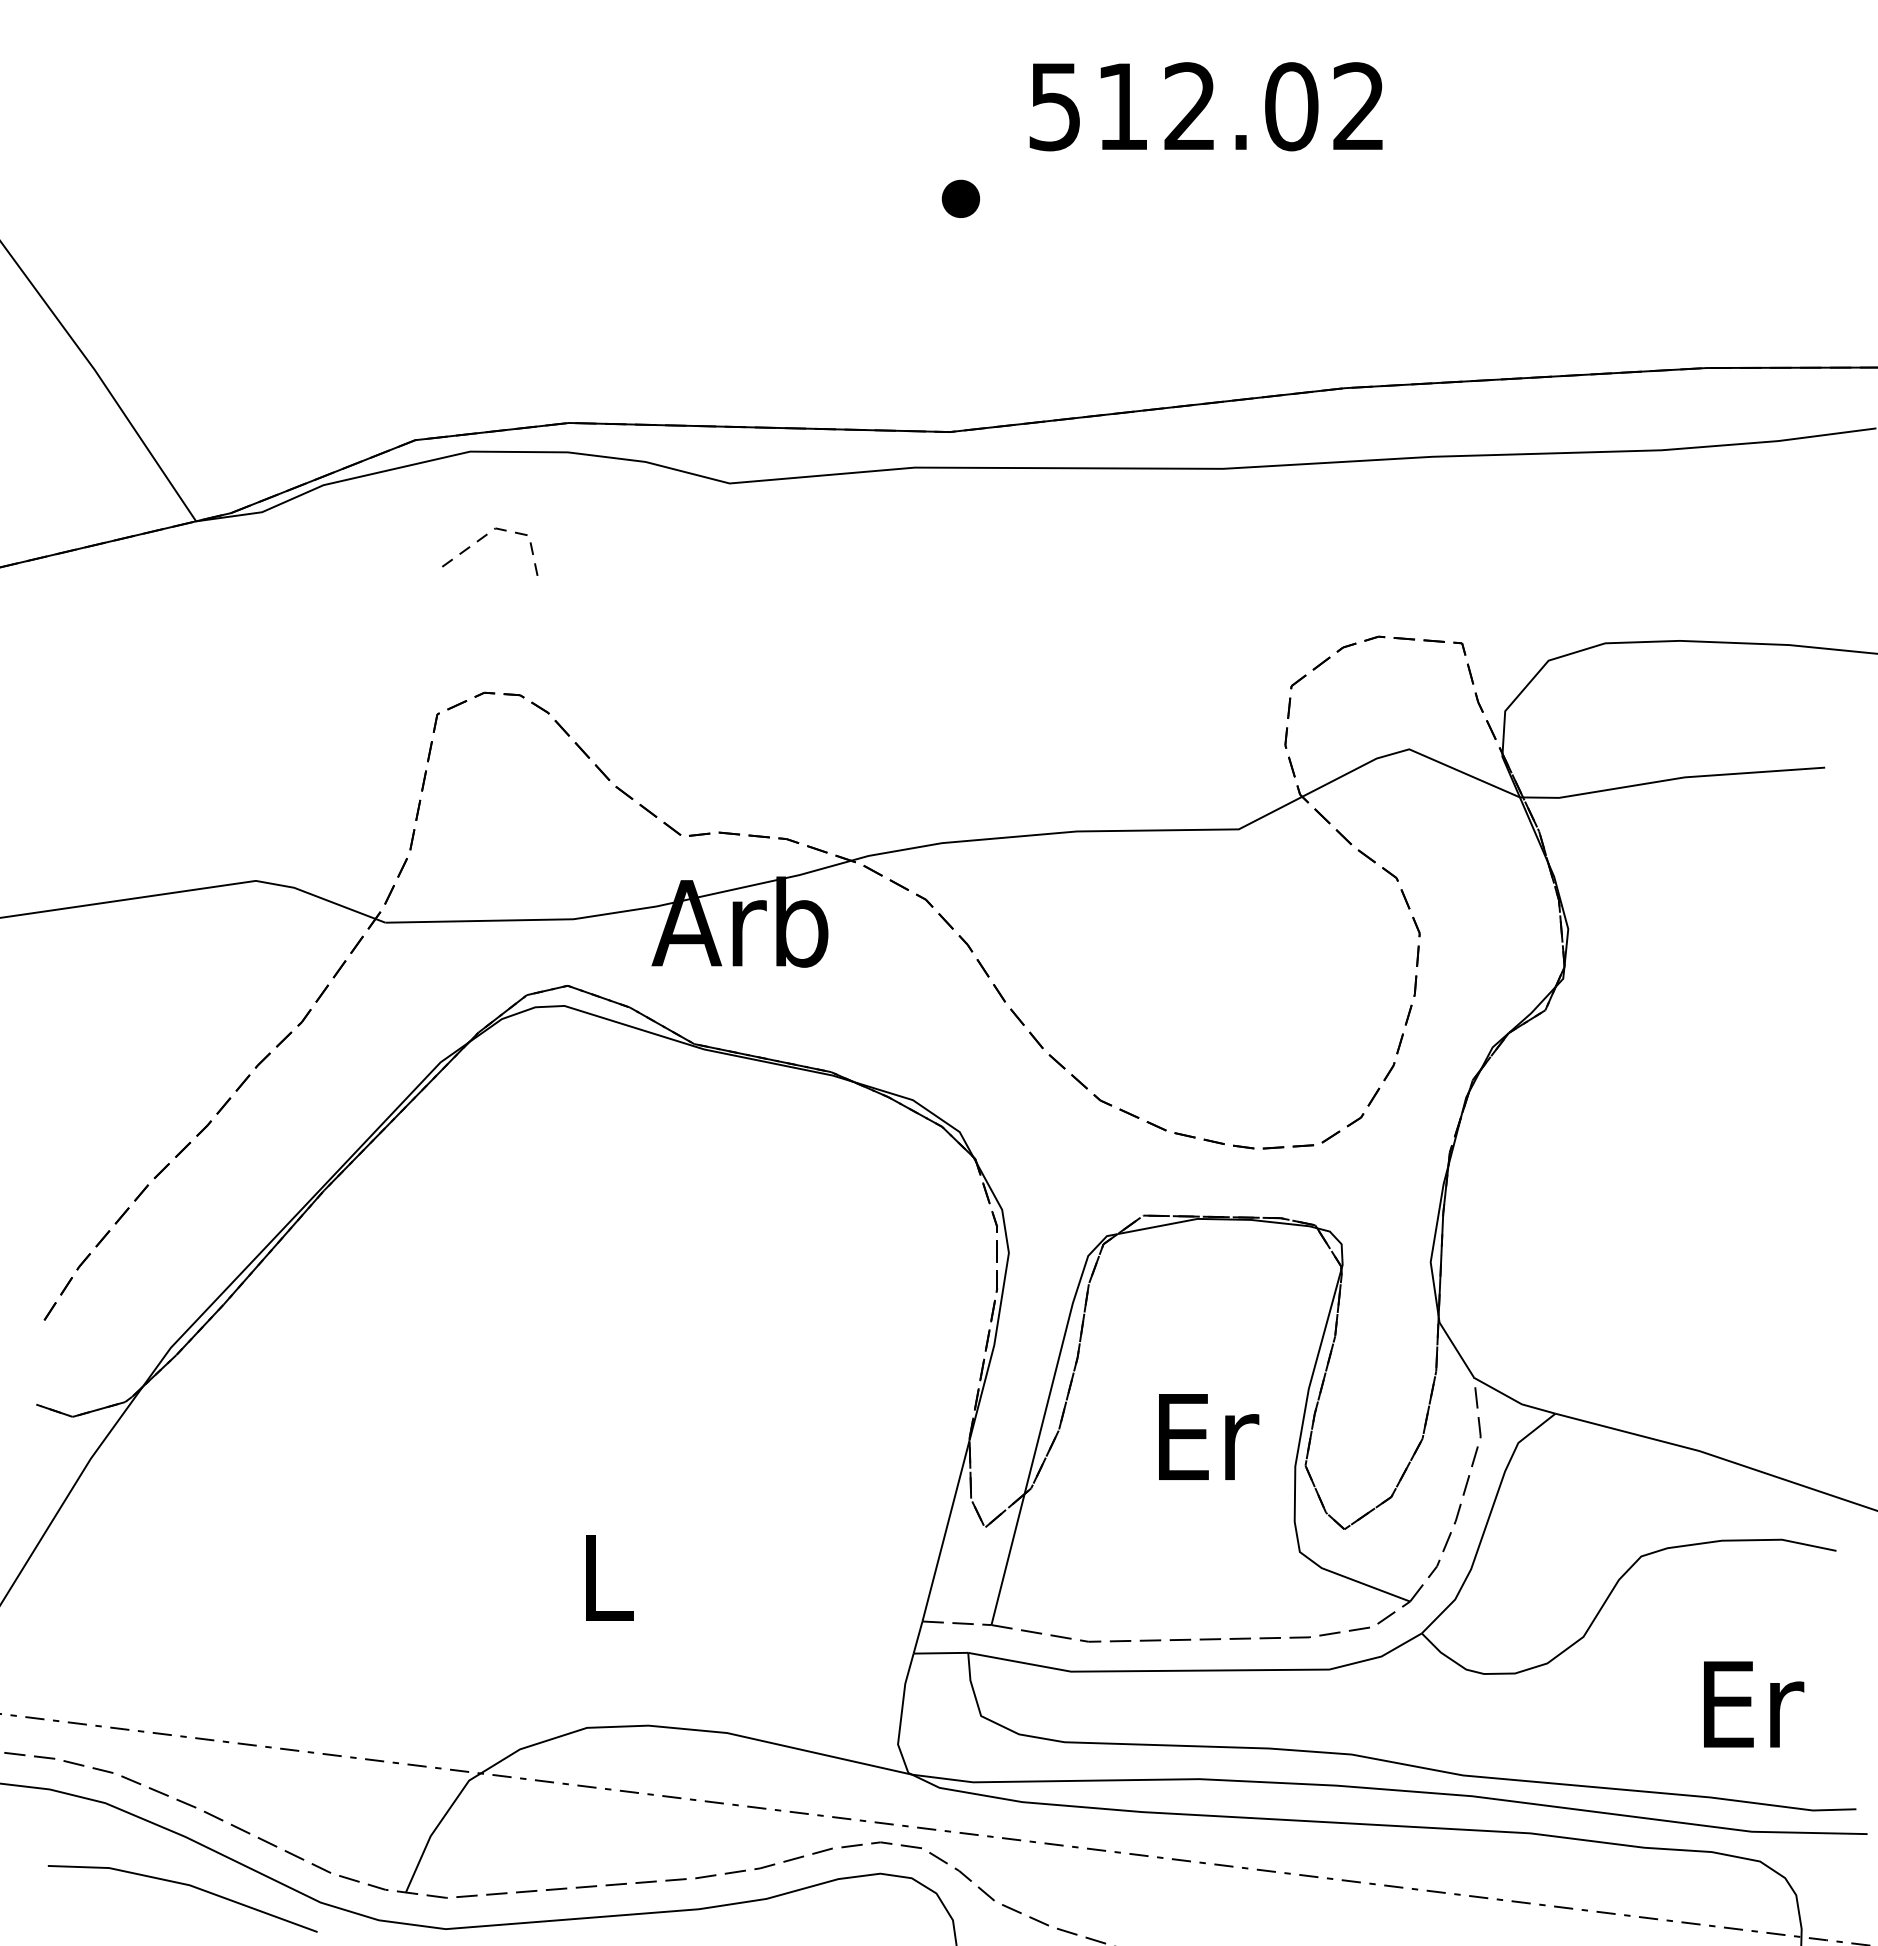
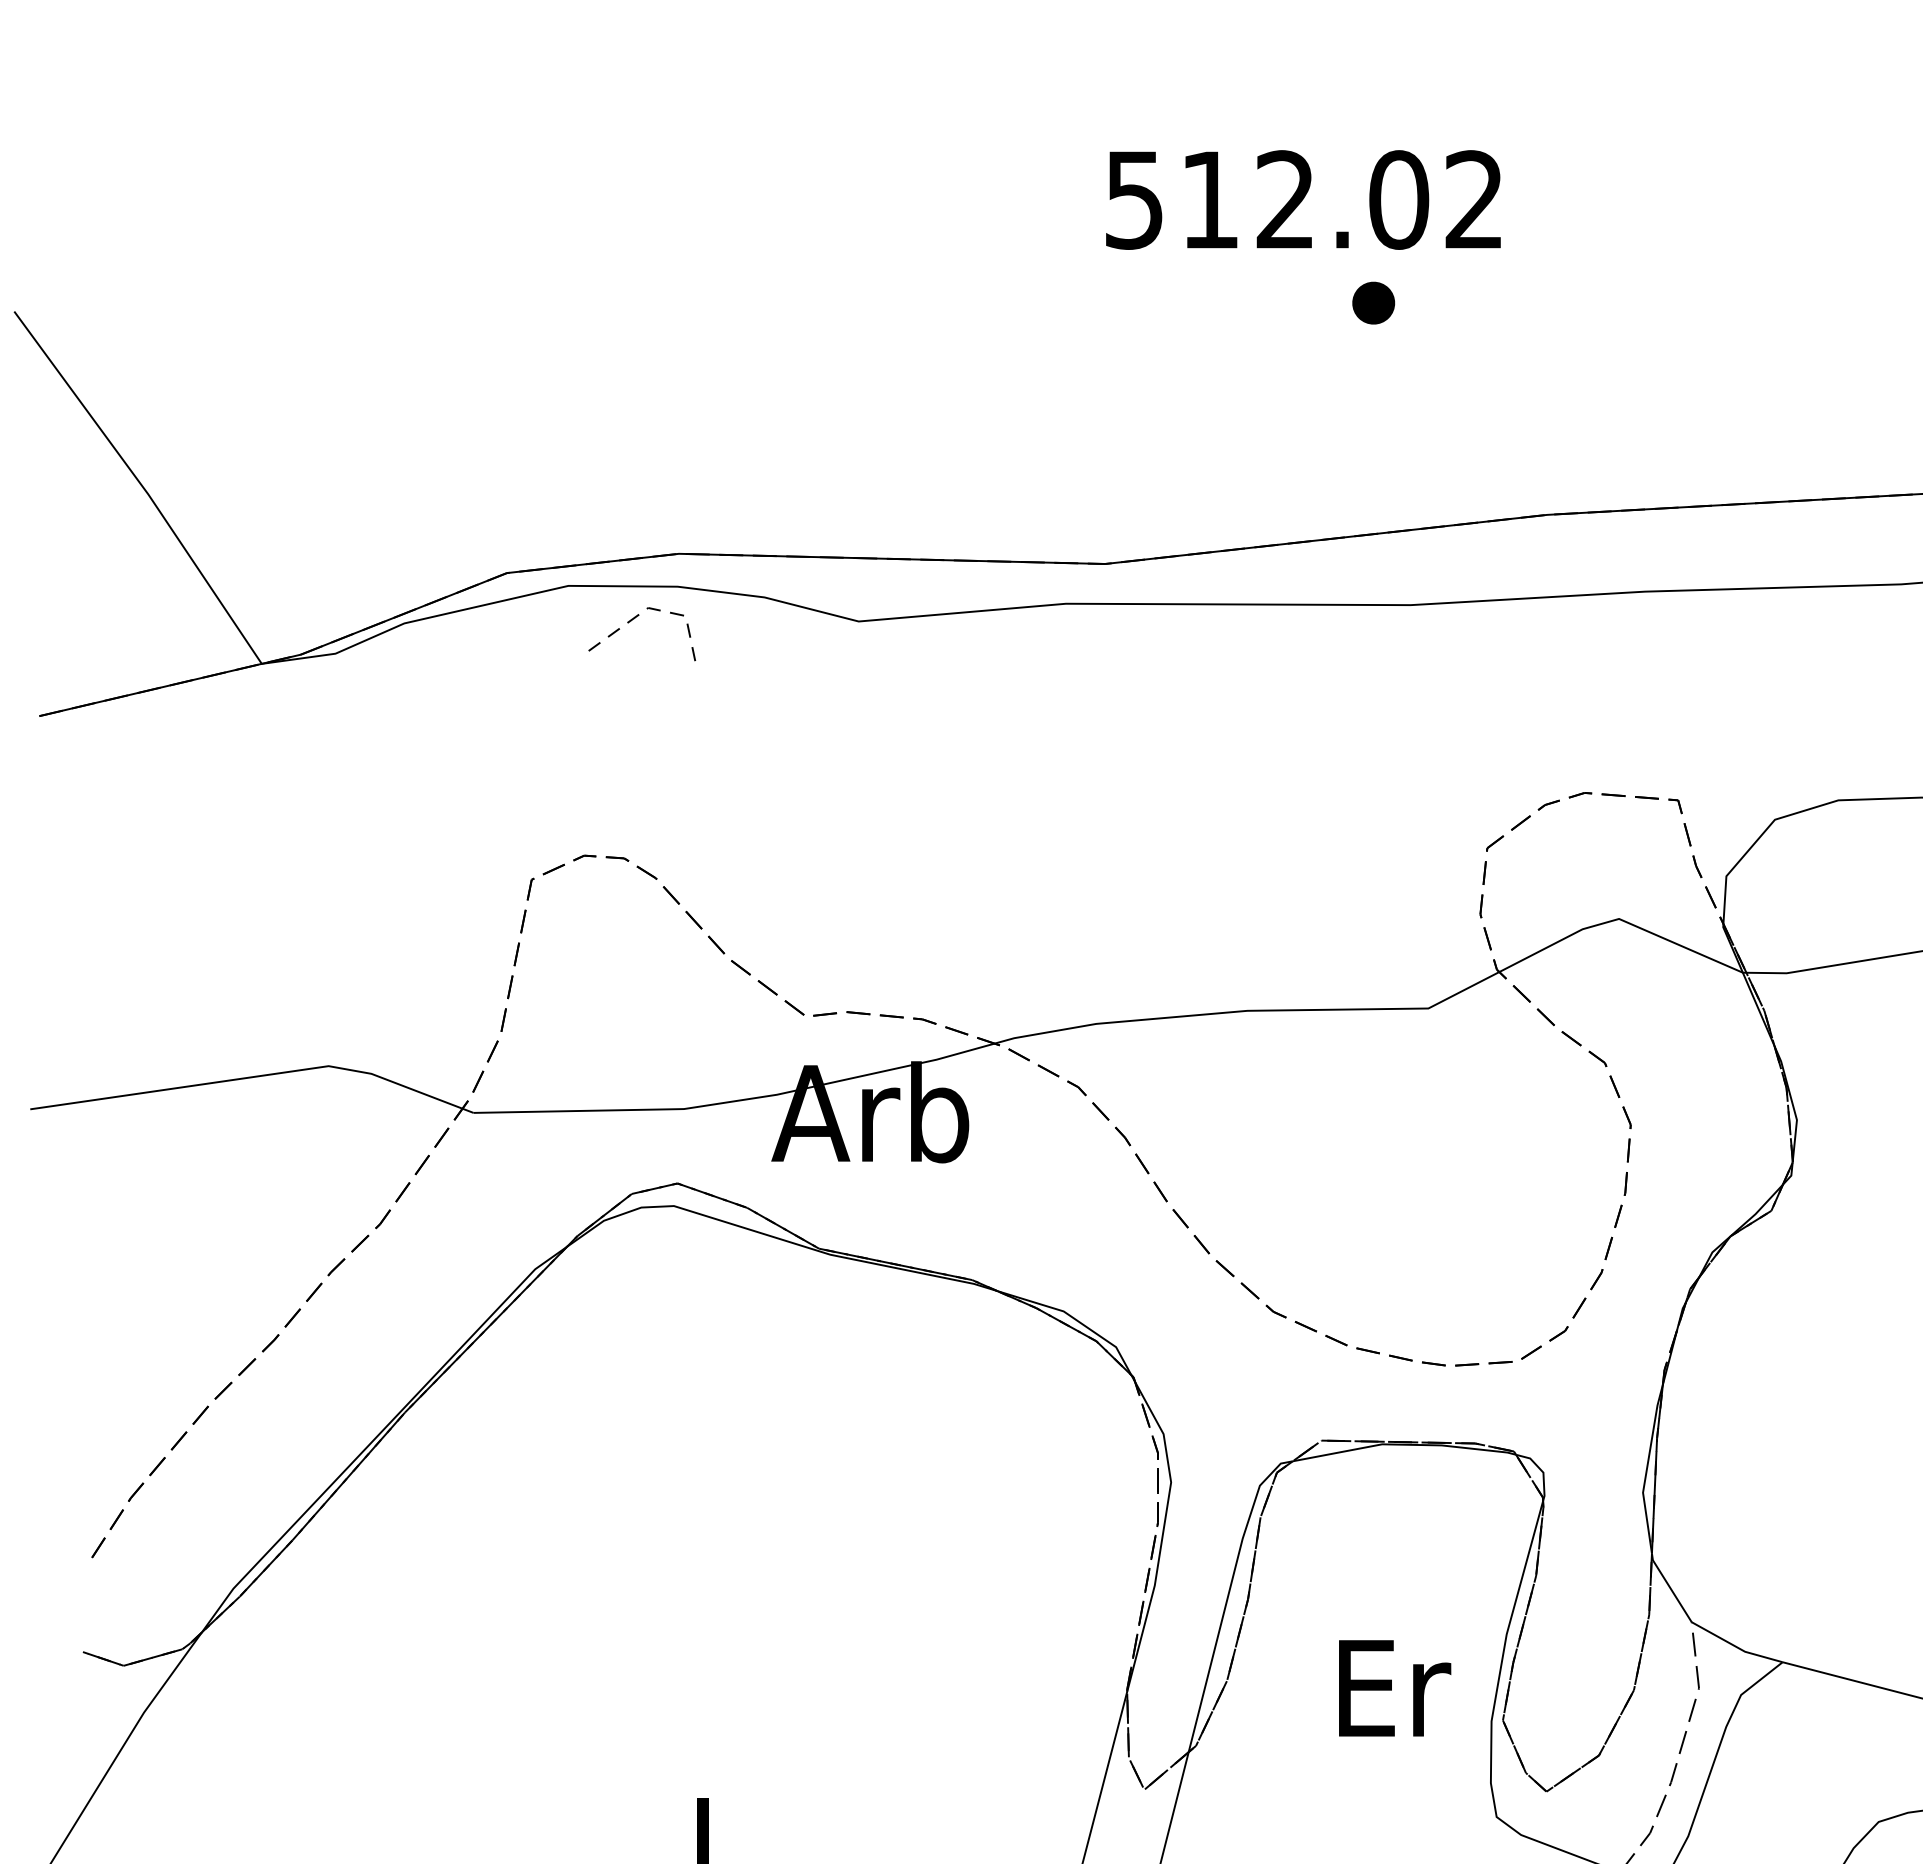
text: (1205, 106) -> (1302, 199), moved
part: (960, 198) -> (1373, 302), moved
line: (483, 538) -> (634, 619), moved

